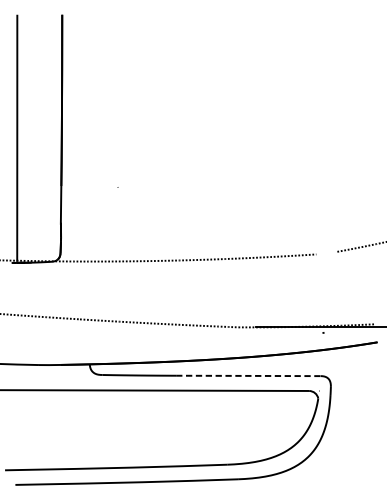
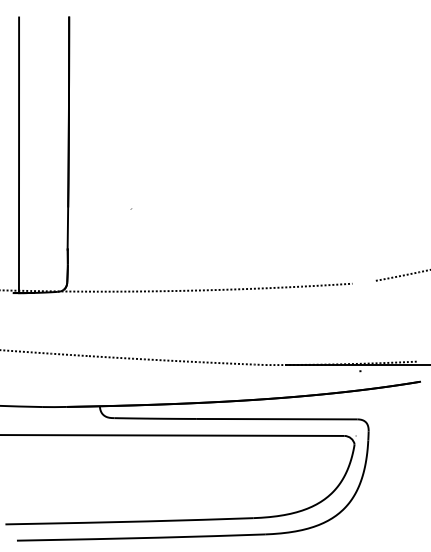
line: (248, 376) -> (276, 419), dashed -> solid

